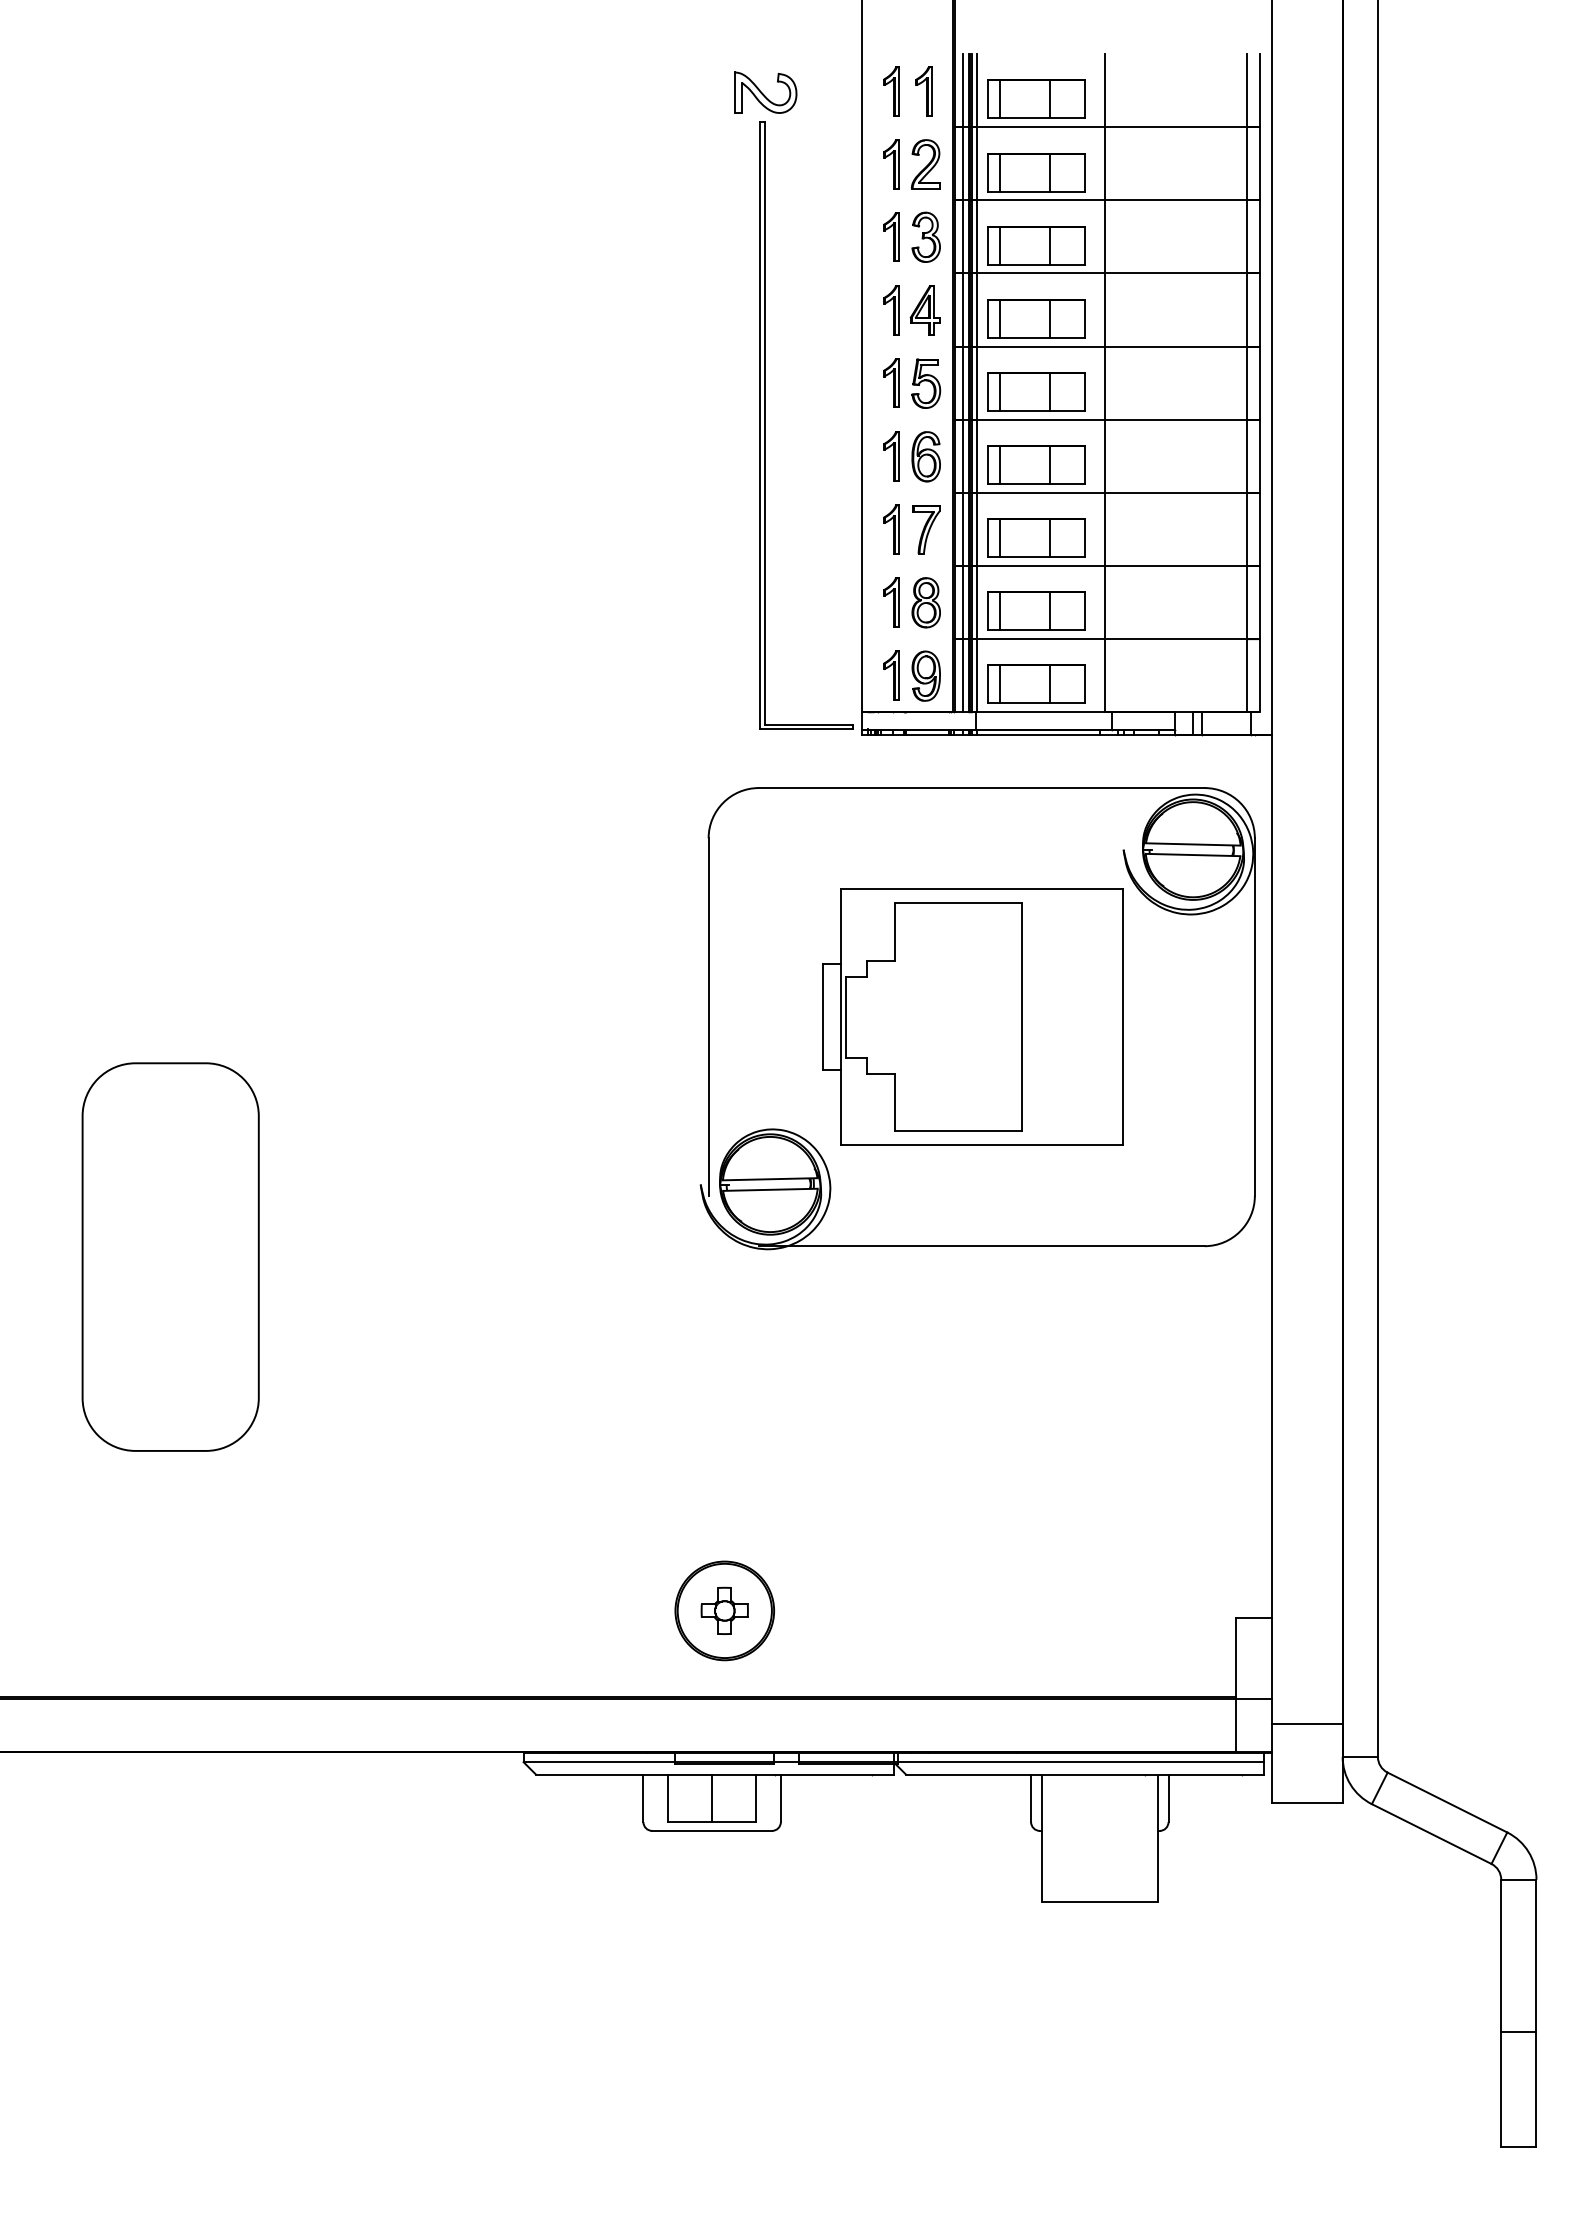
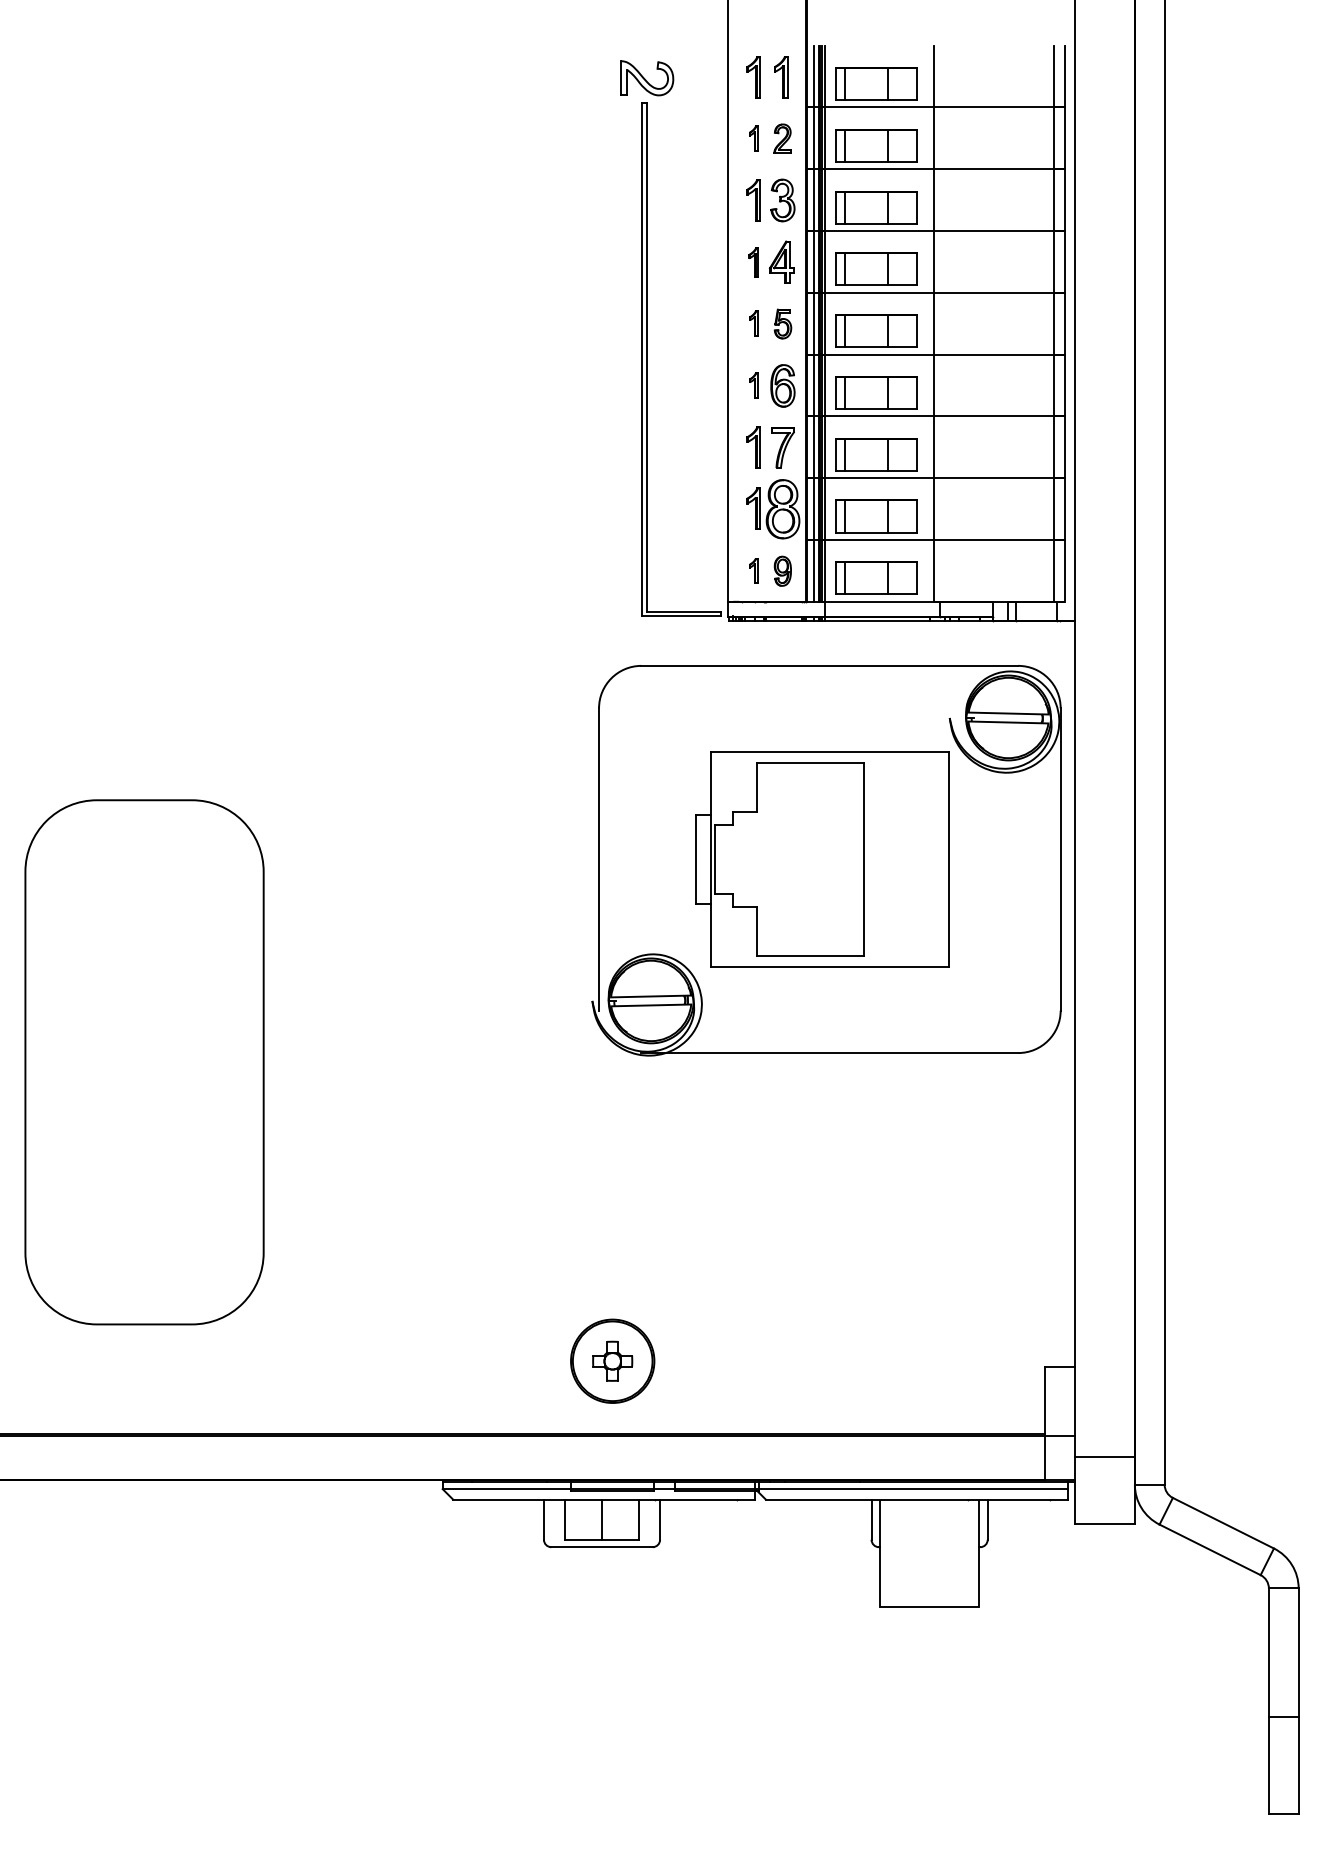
part: (891, 164) -> (753, 138), size x0.6
part: (925, 164) -> (782, 138), size x0.7
part: (891, 310) -> (753, 262), size x0.7
part: (891, 382) -> (753, 323), size x0.6
part: (926, 383) -> (783, 323), size x0.7
part: (891, 456) -> (753, 385), size x0.6
part: (925, 602) -> (782, 509), size x1.4
part: (891, 675) -> (753, 570), size x0.6
part: (925, 675) -> (782, 570), size x0.7
part: (170, 1256) -> (144, 1061), size x1.6

